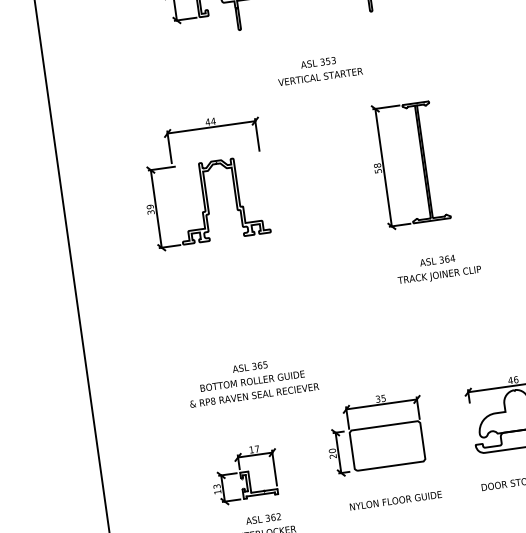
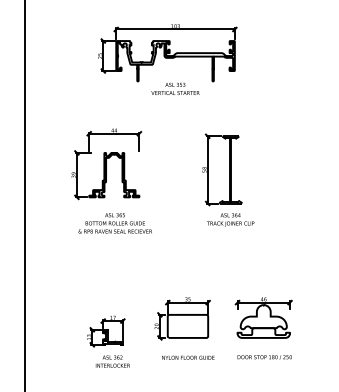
text: (319, 69) -> (175, 88), moved
text: (438, 267) -> (230, 219), moved
text: (251, 381) -> (114, 223), moved

